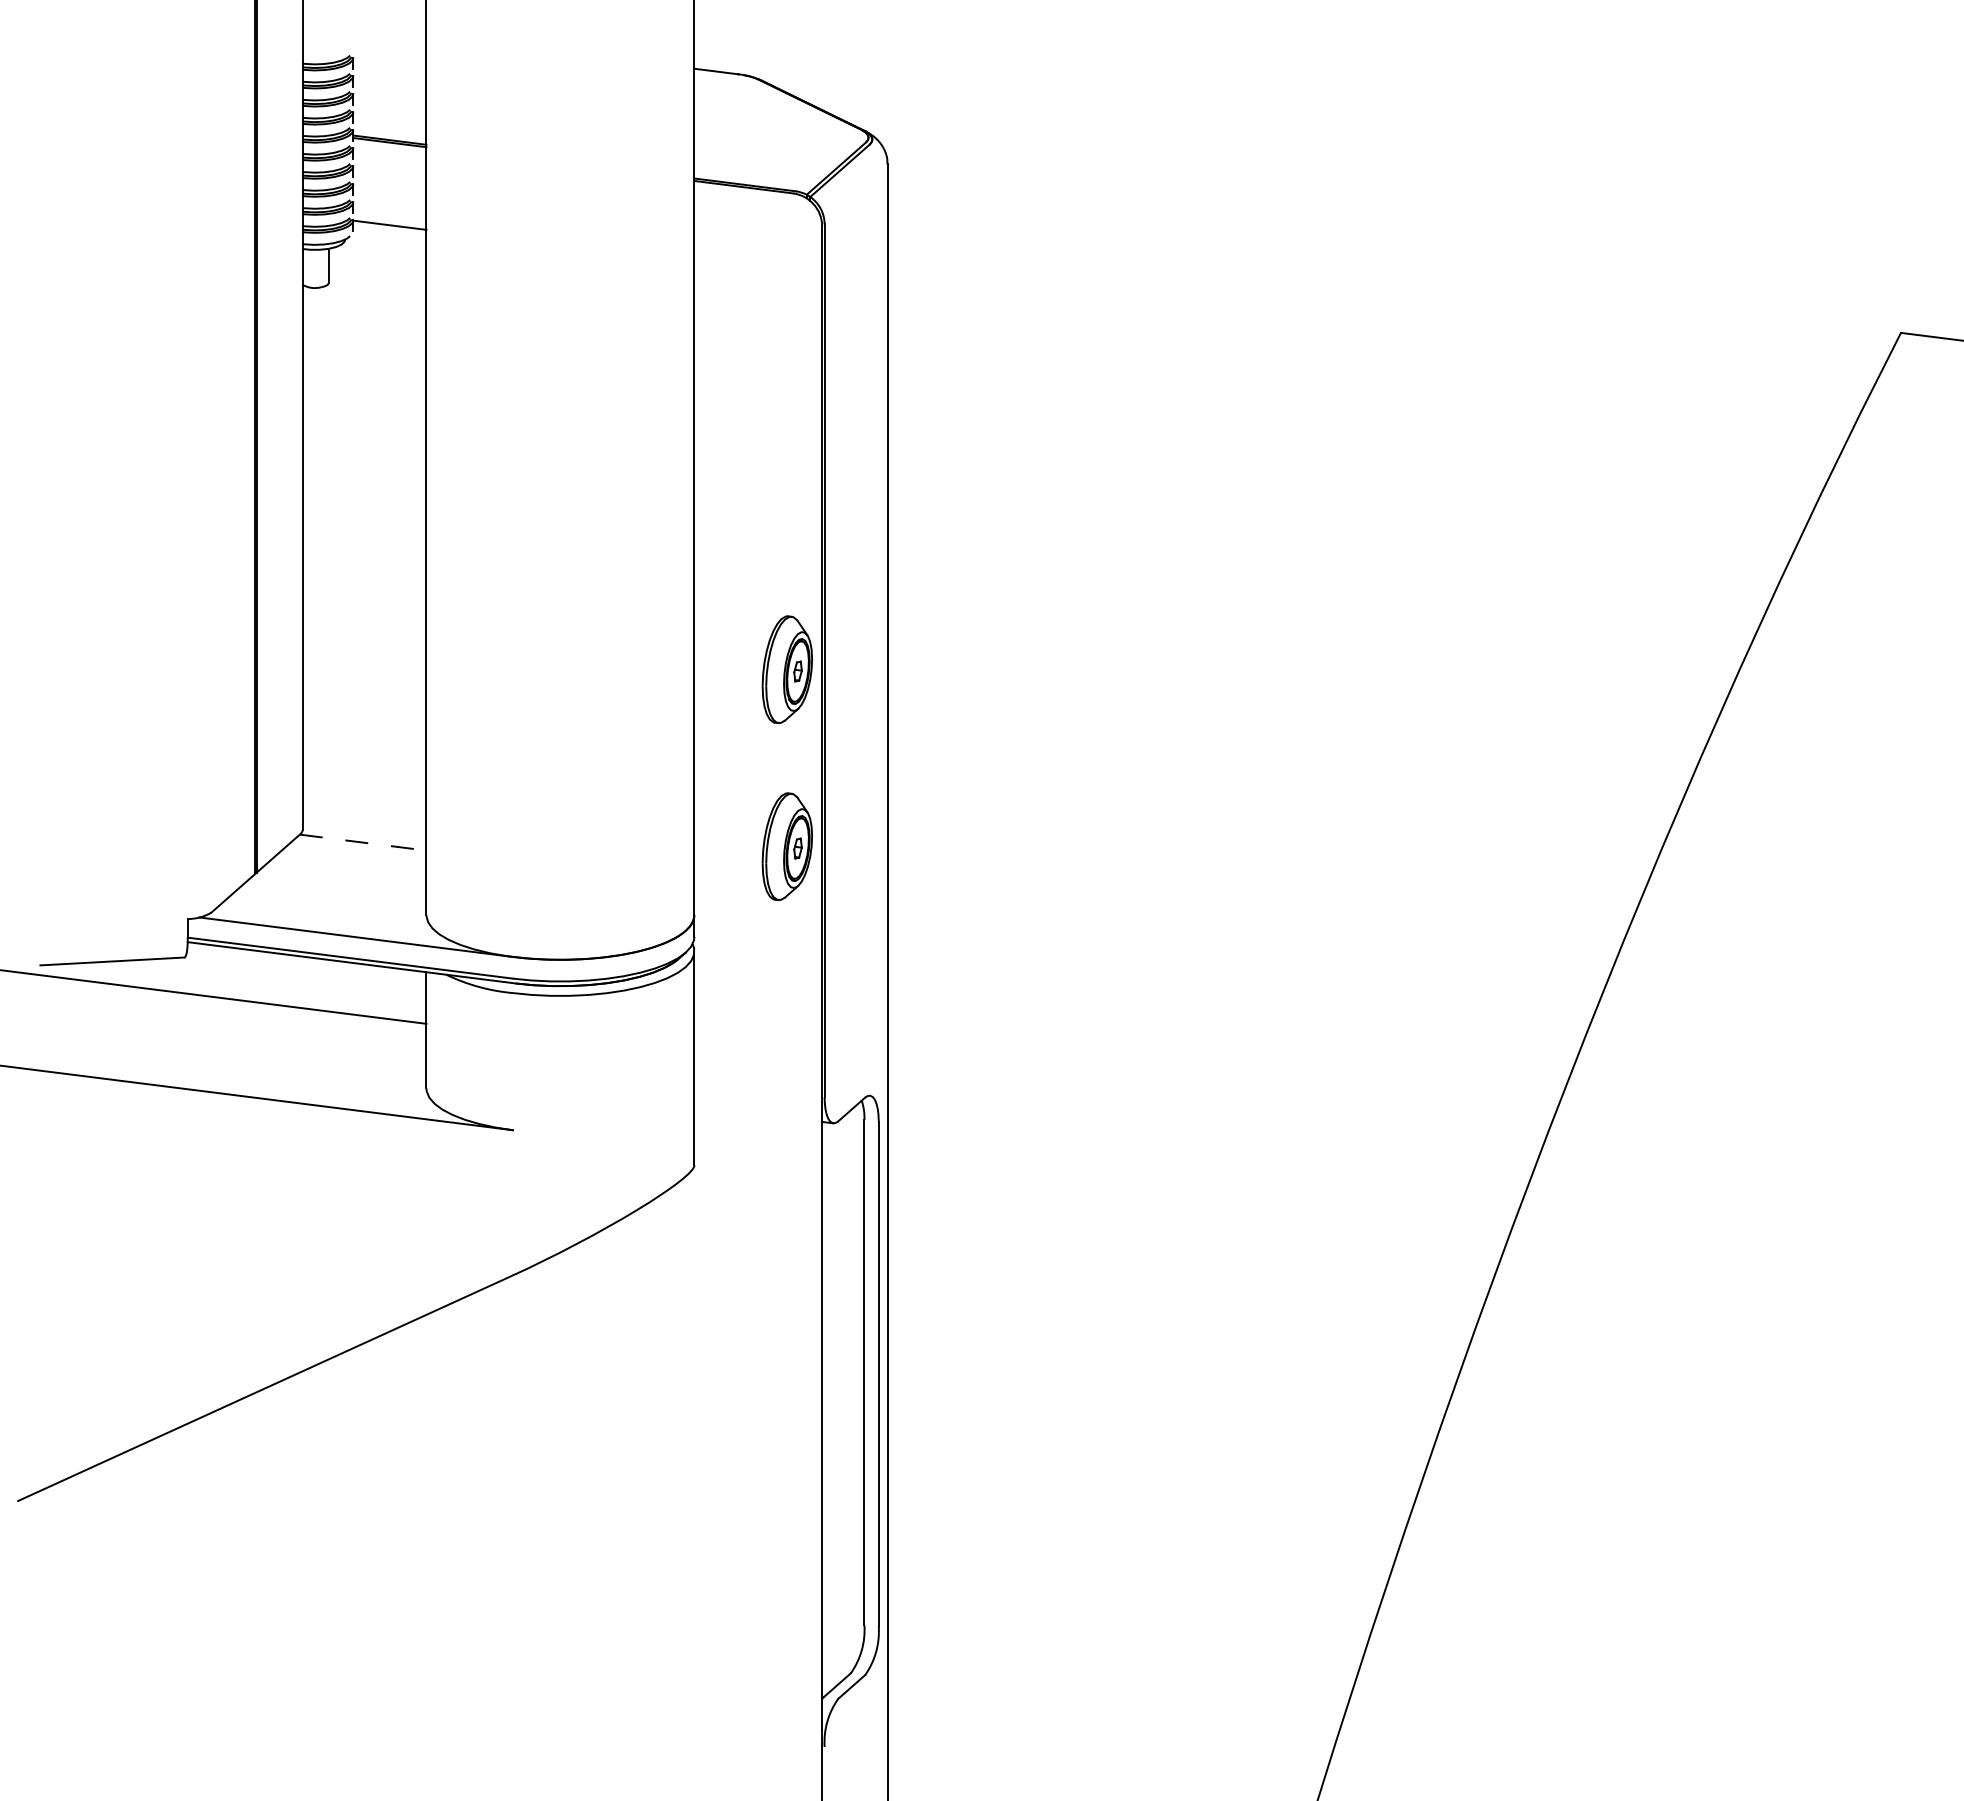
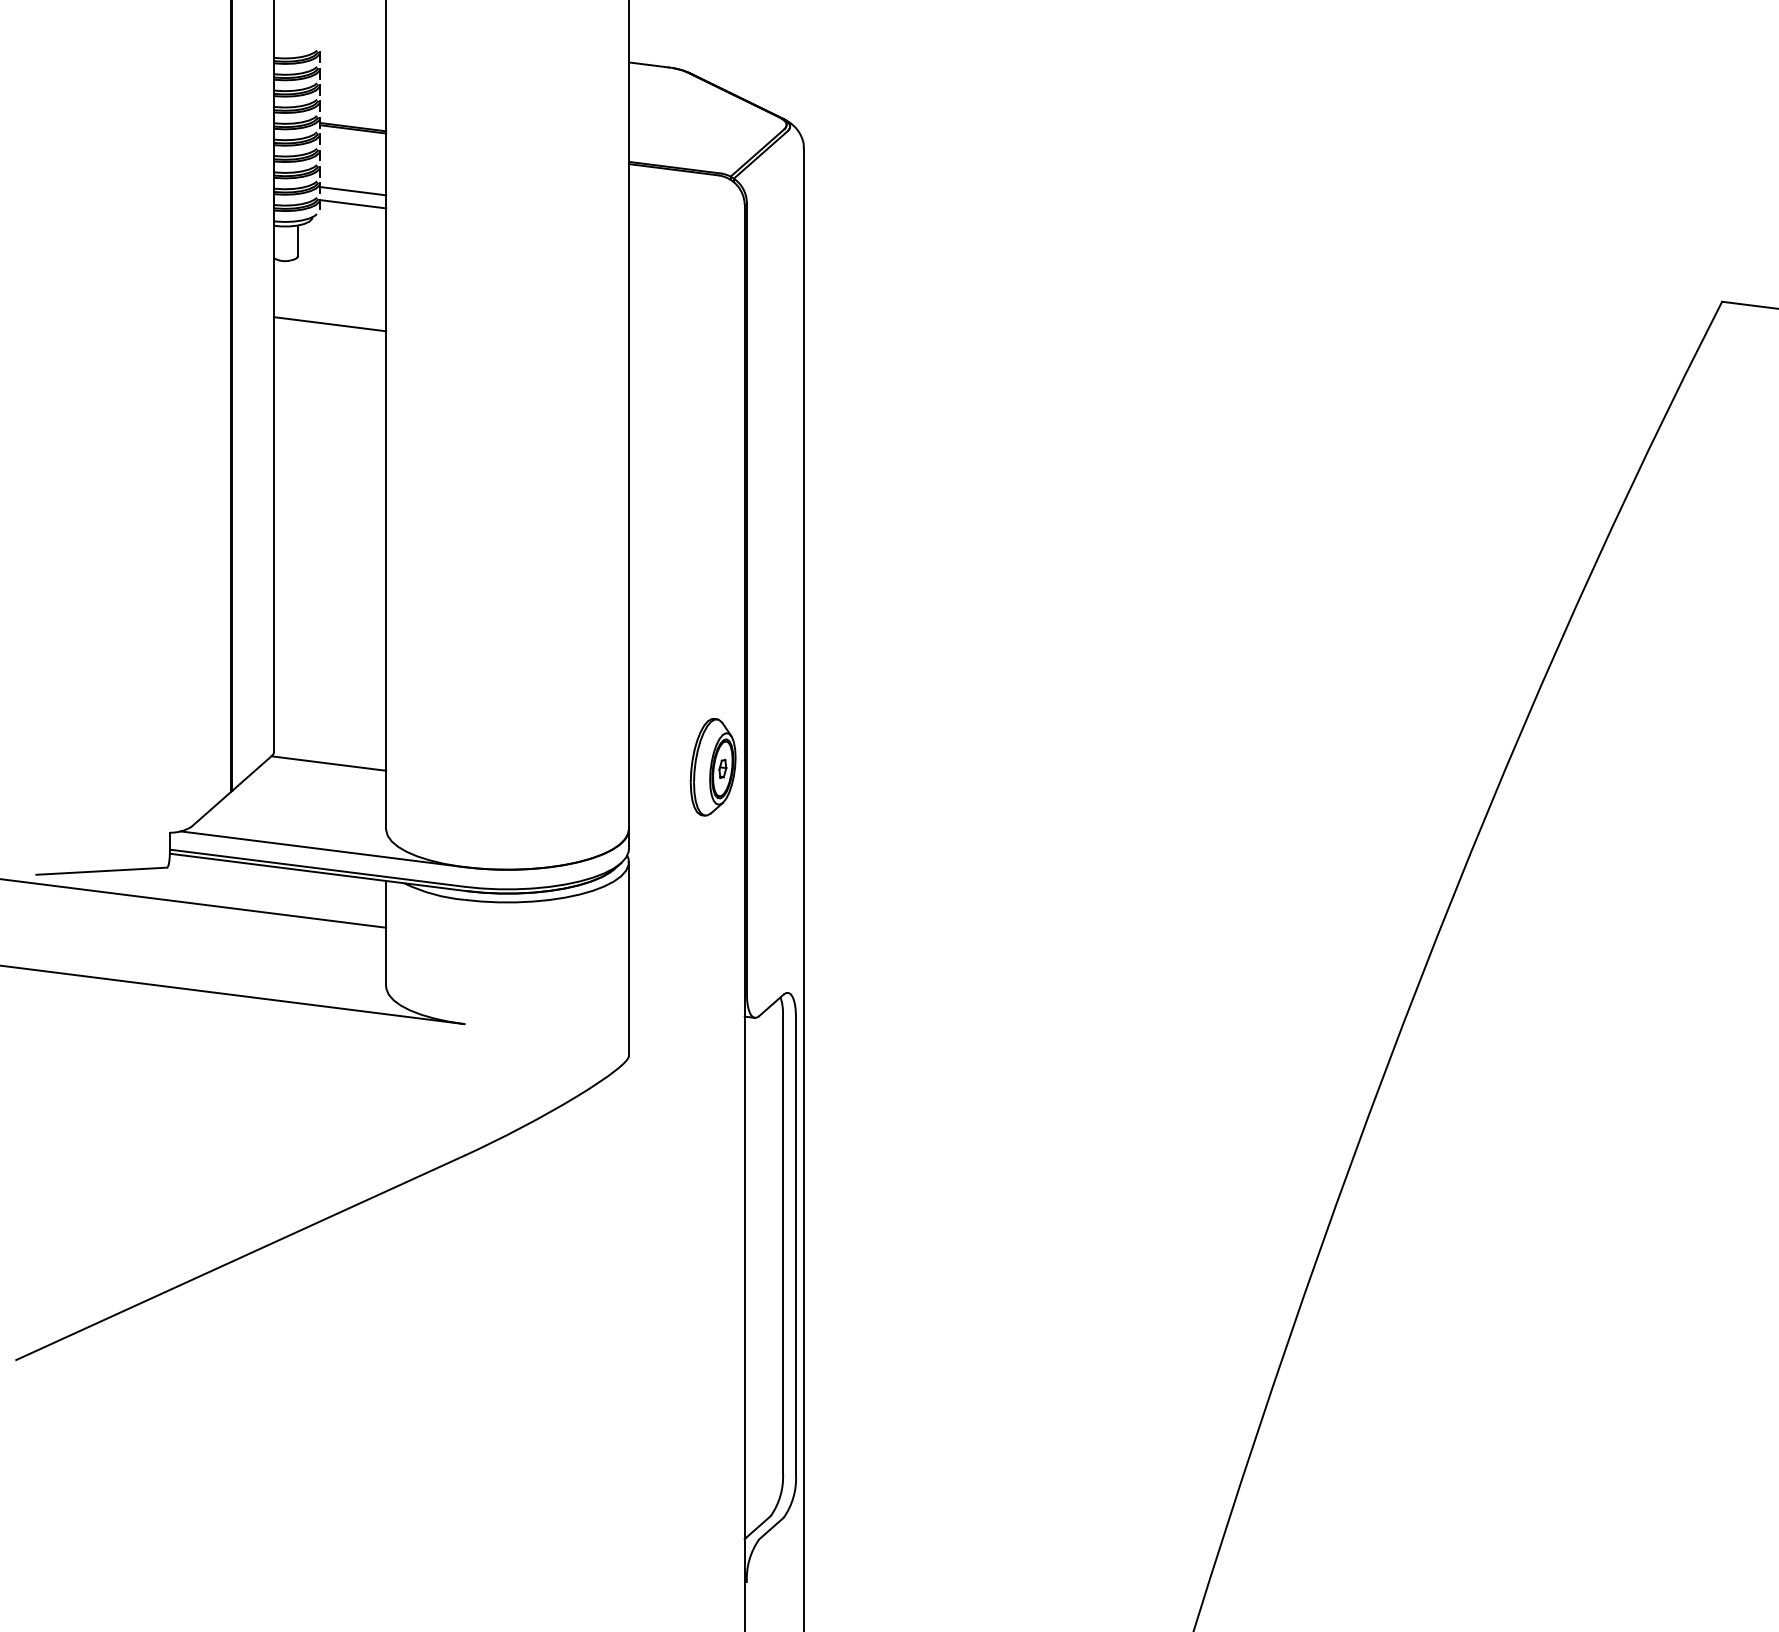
line: (389, 210) -> (352, 190), added
line: (364, 357) -> (330, 324), added
part: (786, 669) -> (712, 606), removed
line: (363, 842) -> (329, 763), dashed -> solid

